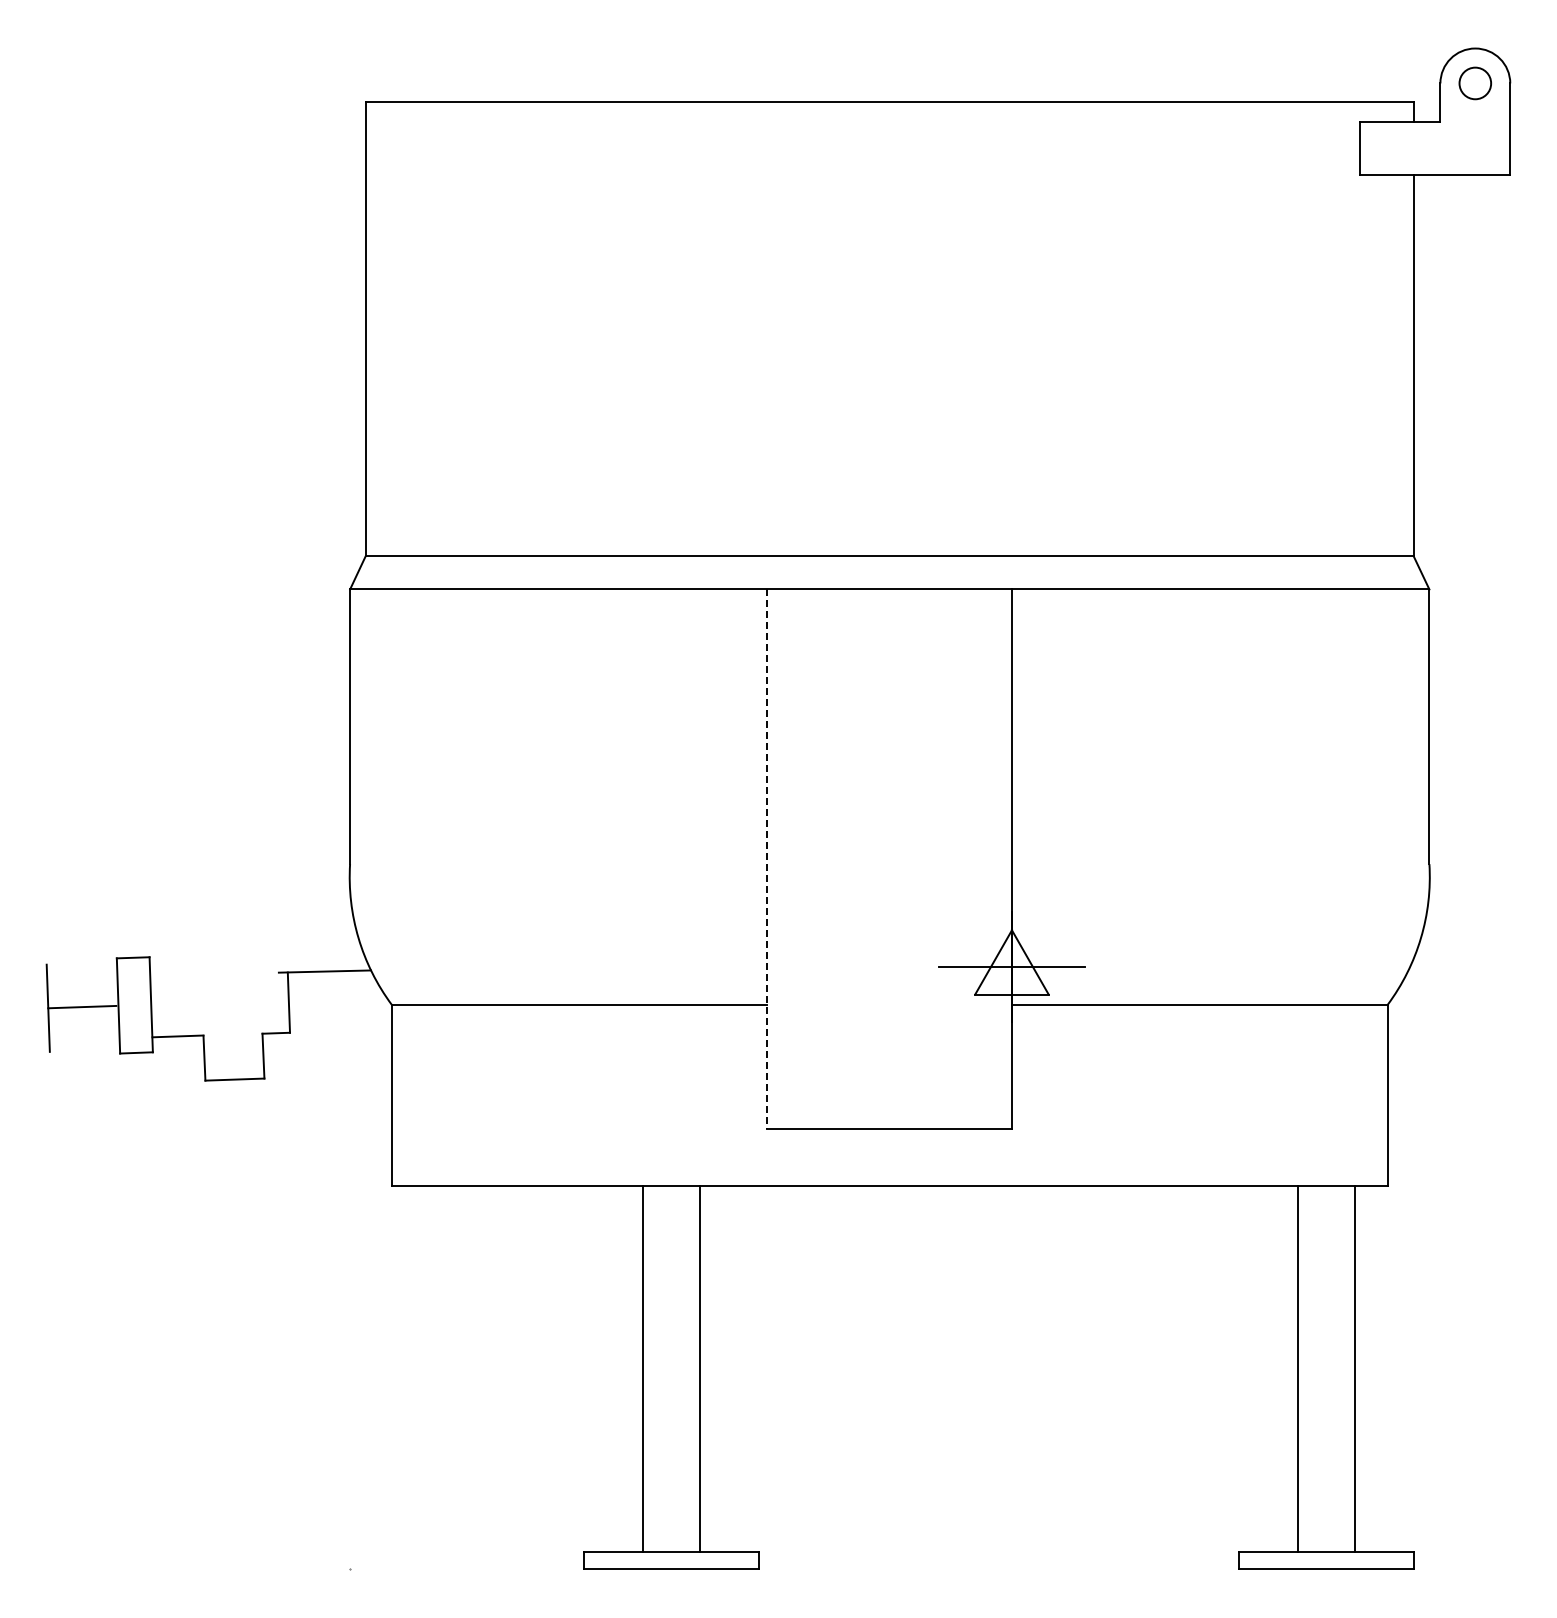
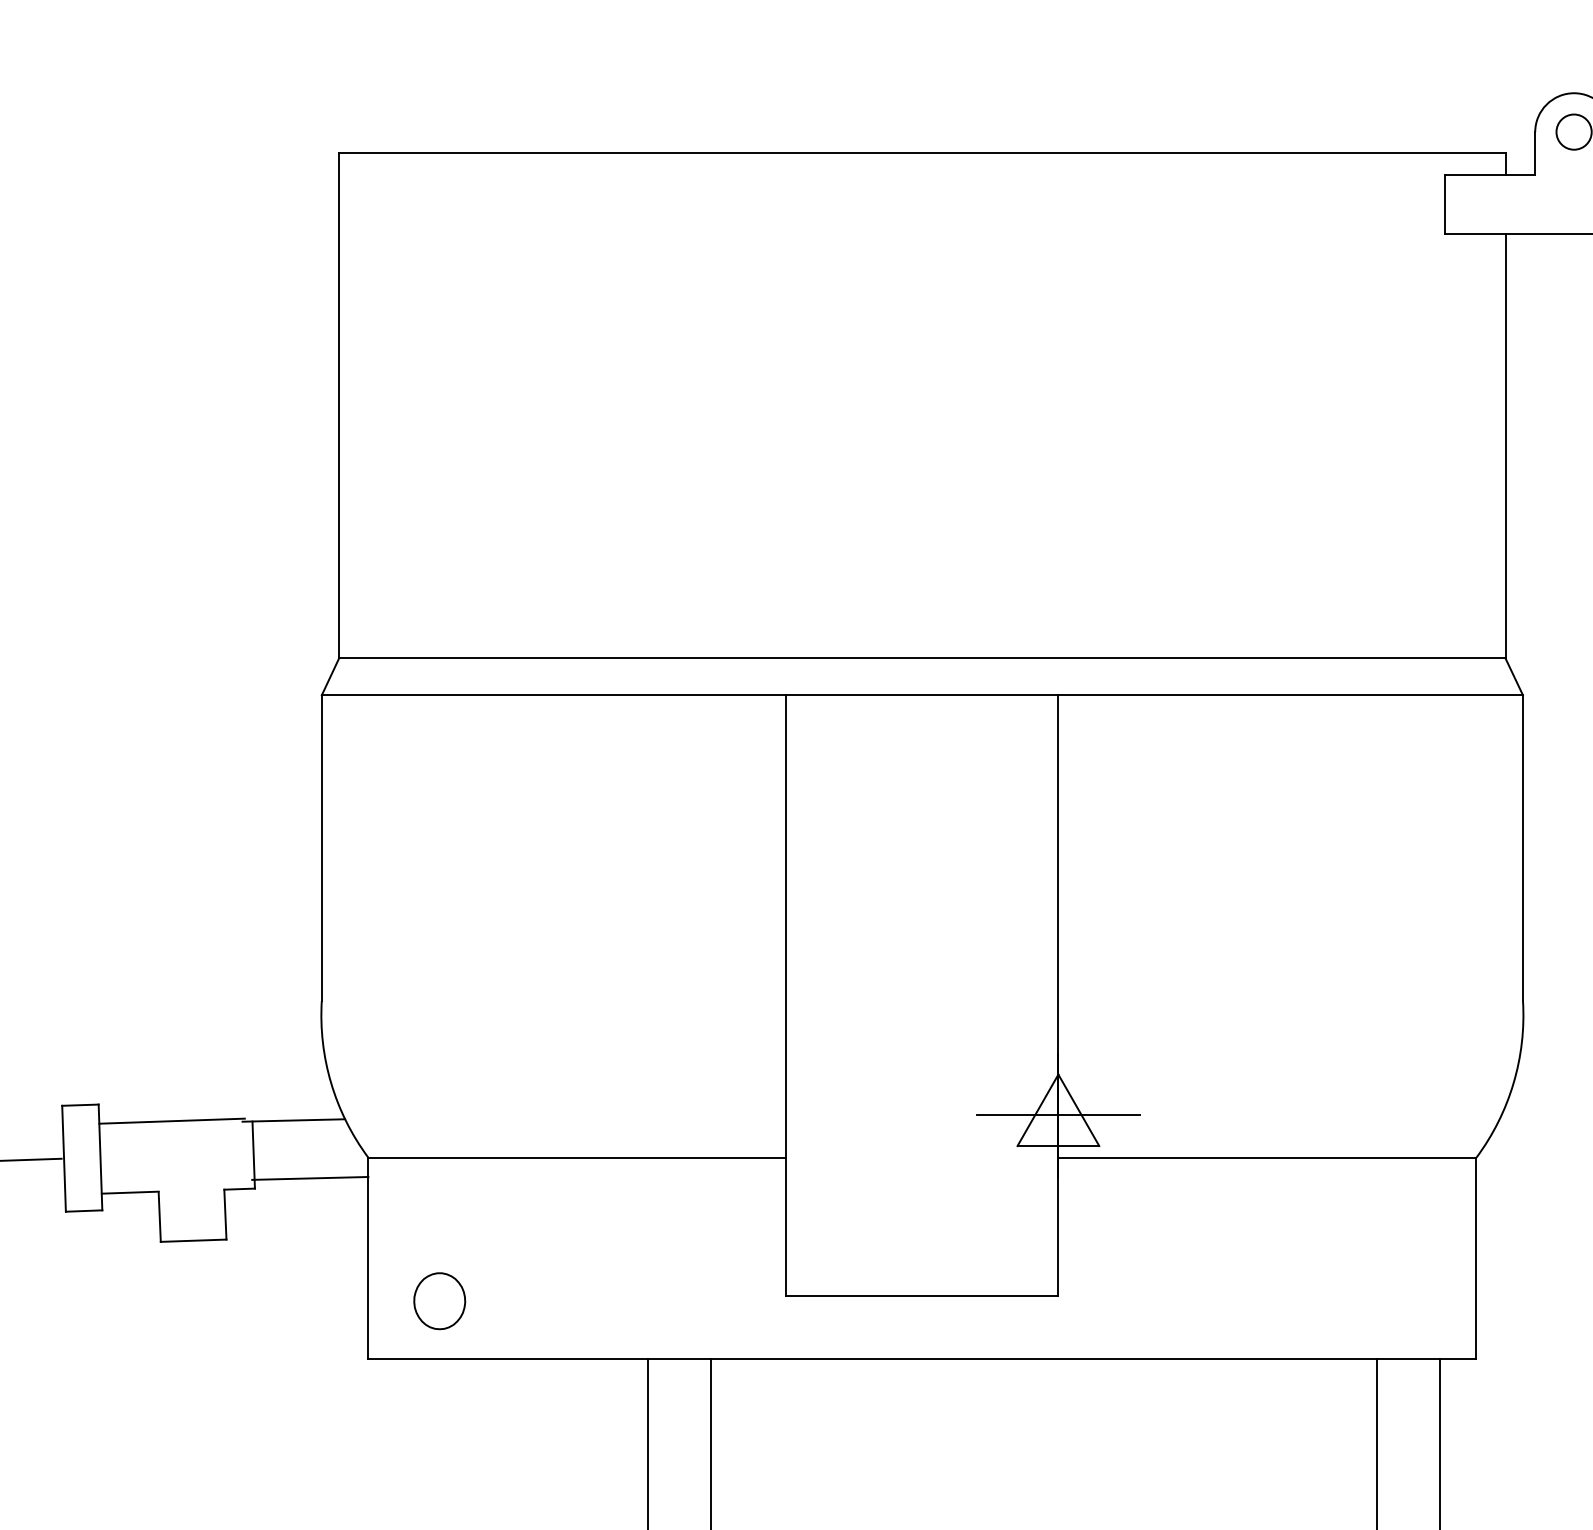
line: (767, 859) -> (786, 995), dashed -> solid
line: (215, 971) -> (172, 1120), added
line: (339, 1023) -> (310, 1178), added
part: (455, 1133) -> (439, 1300), added

